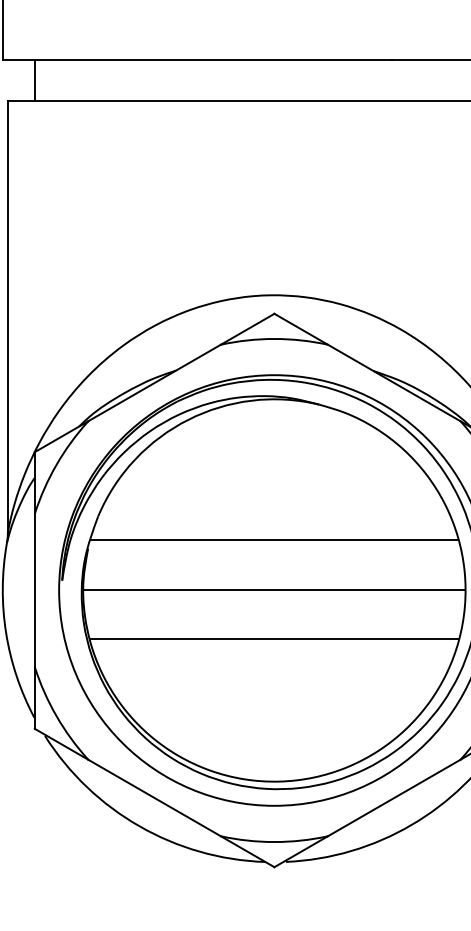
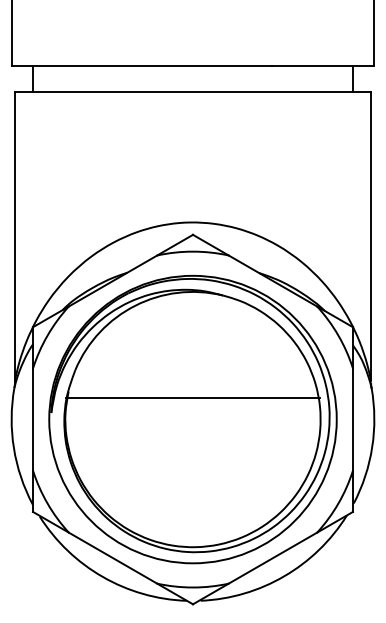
line: (273, 539) -> (192, 385), removed
line: (273, 588) -> (192, 397), moved
line: (275, 639) -> (193, 452), removed

